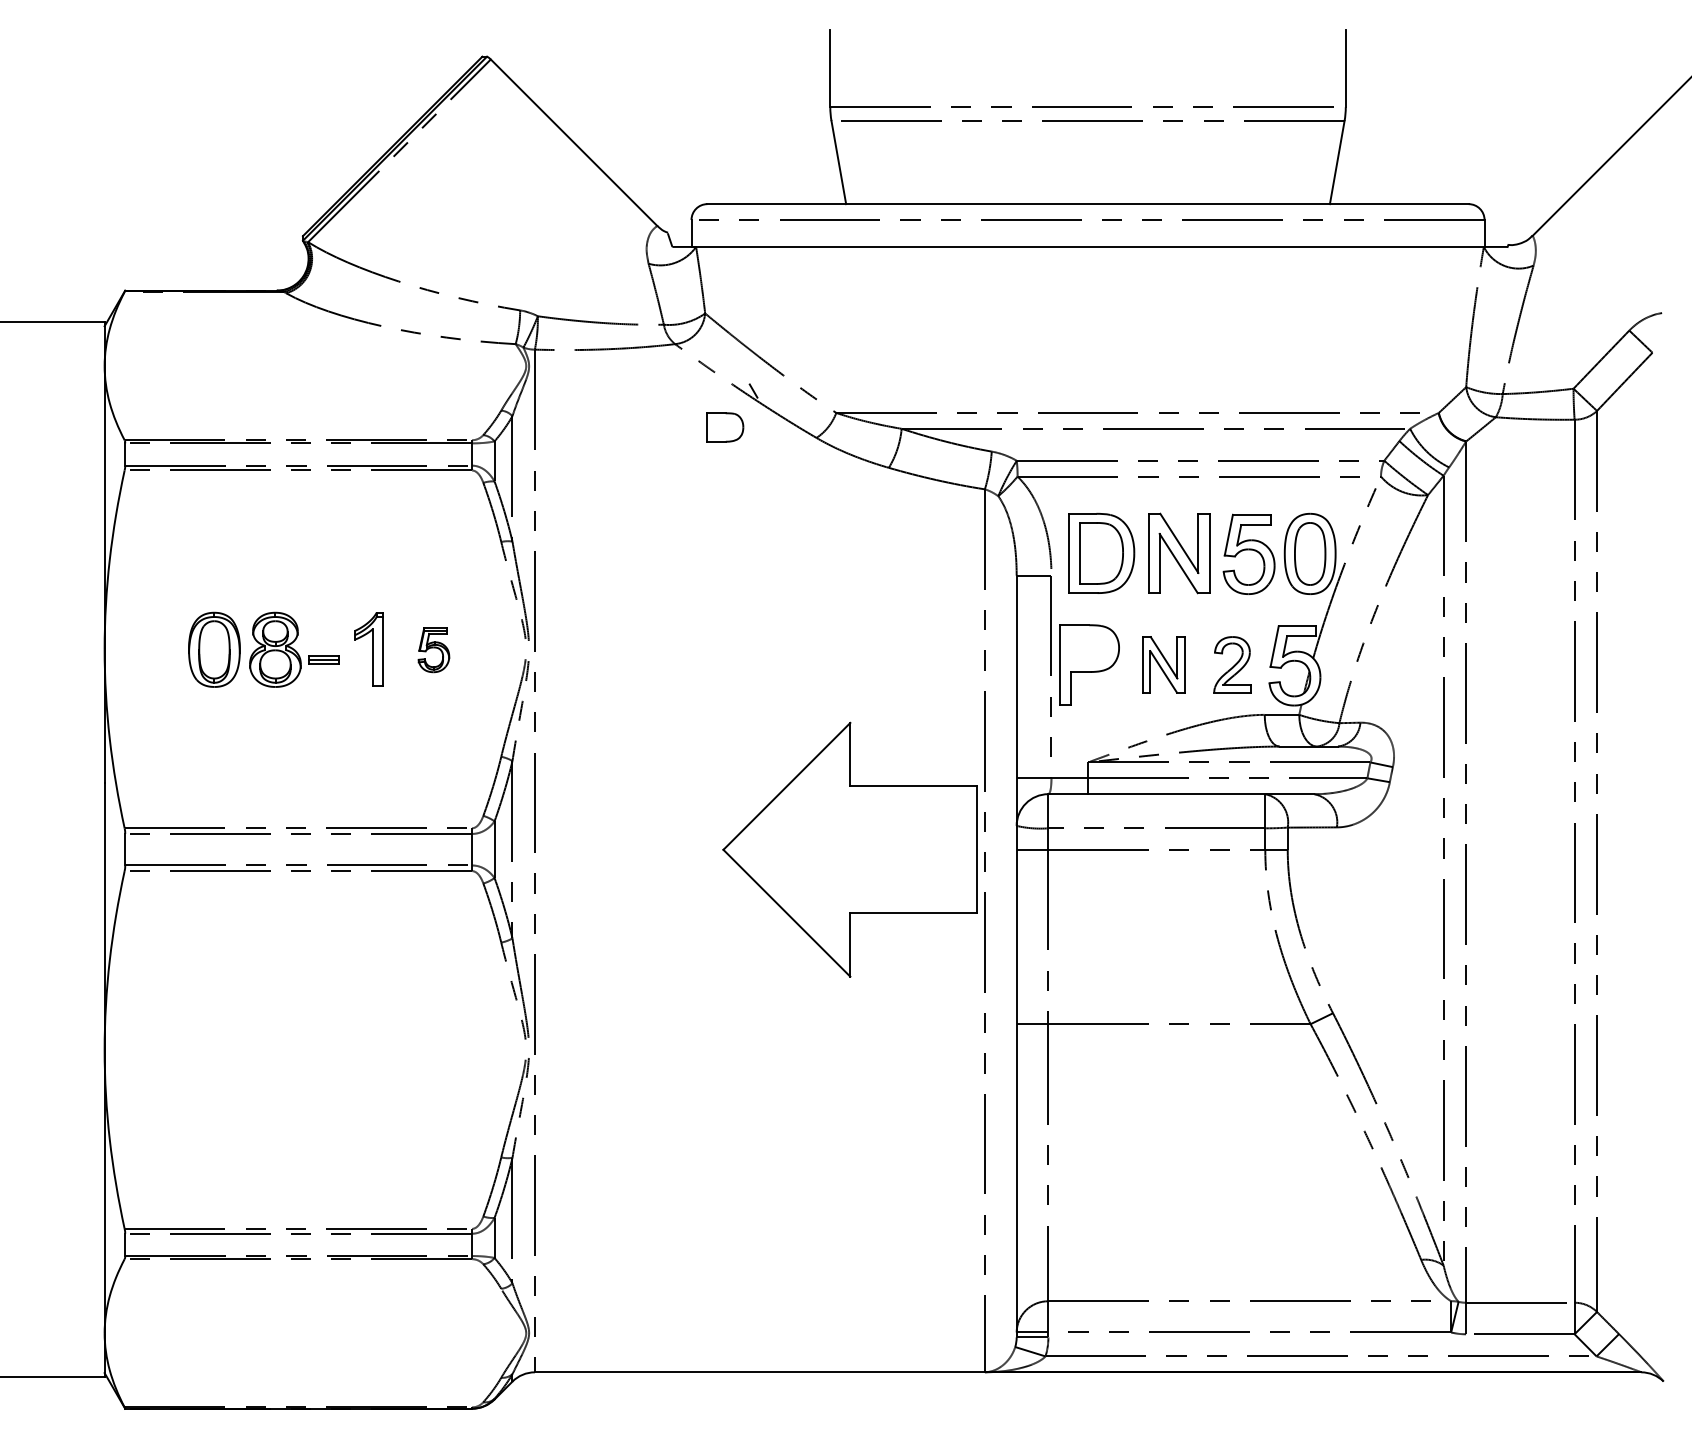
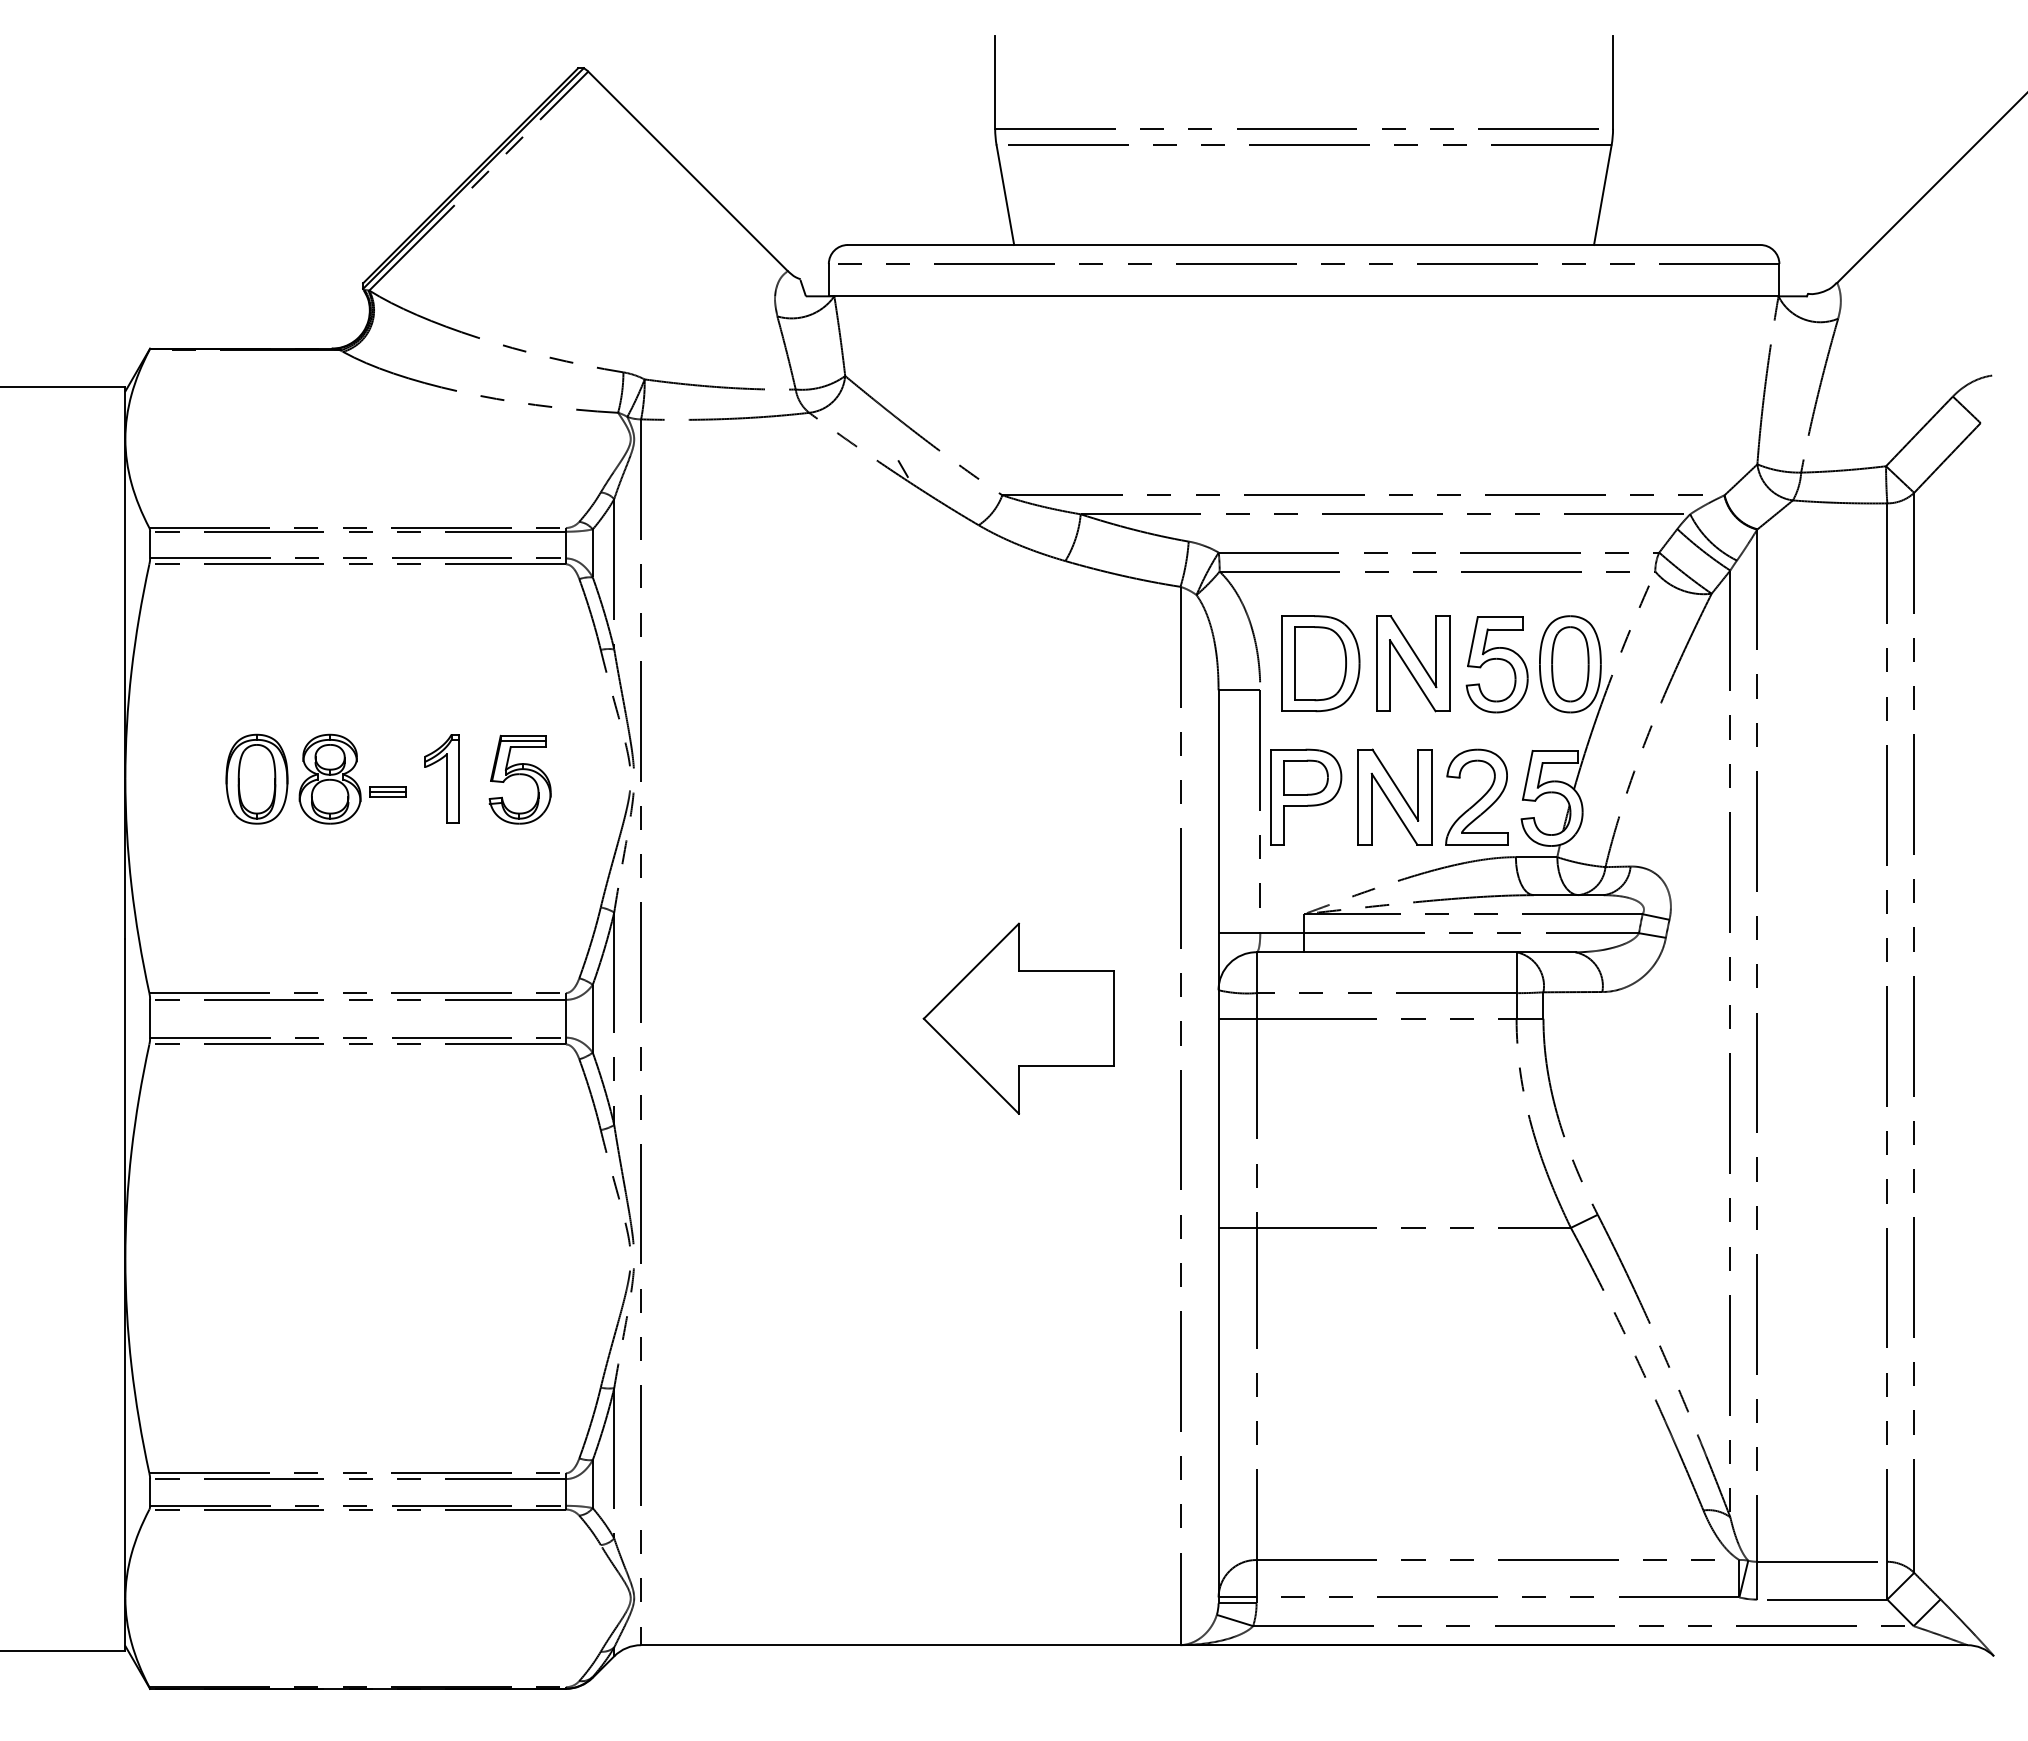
part: (724, 427) -> (1305, 777), moved
part: (433, 650) -> (519, 779), size x1.67
part: (1163, 664) -> (1394, 796), size x1.43
part: (1231, 664) -> (1476, 796), size x1.43
part: (849, 849) -> (1018, 1018), size x0.62

